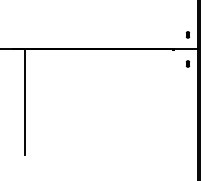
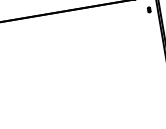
line: (25, 102) -> (14, 66), removed

